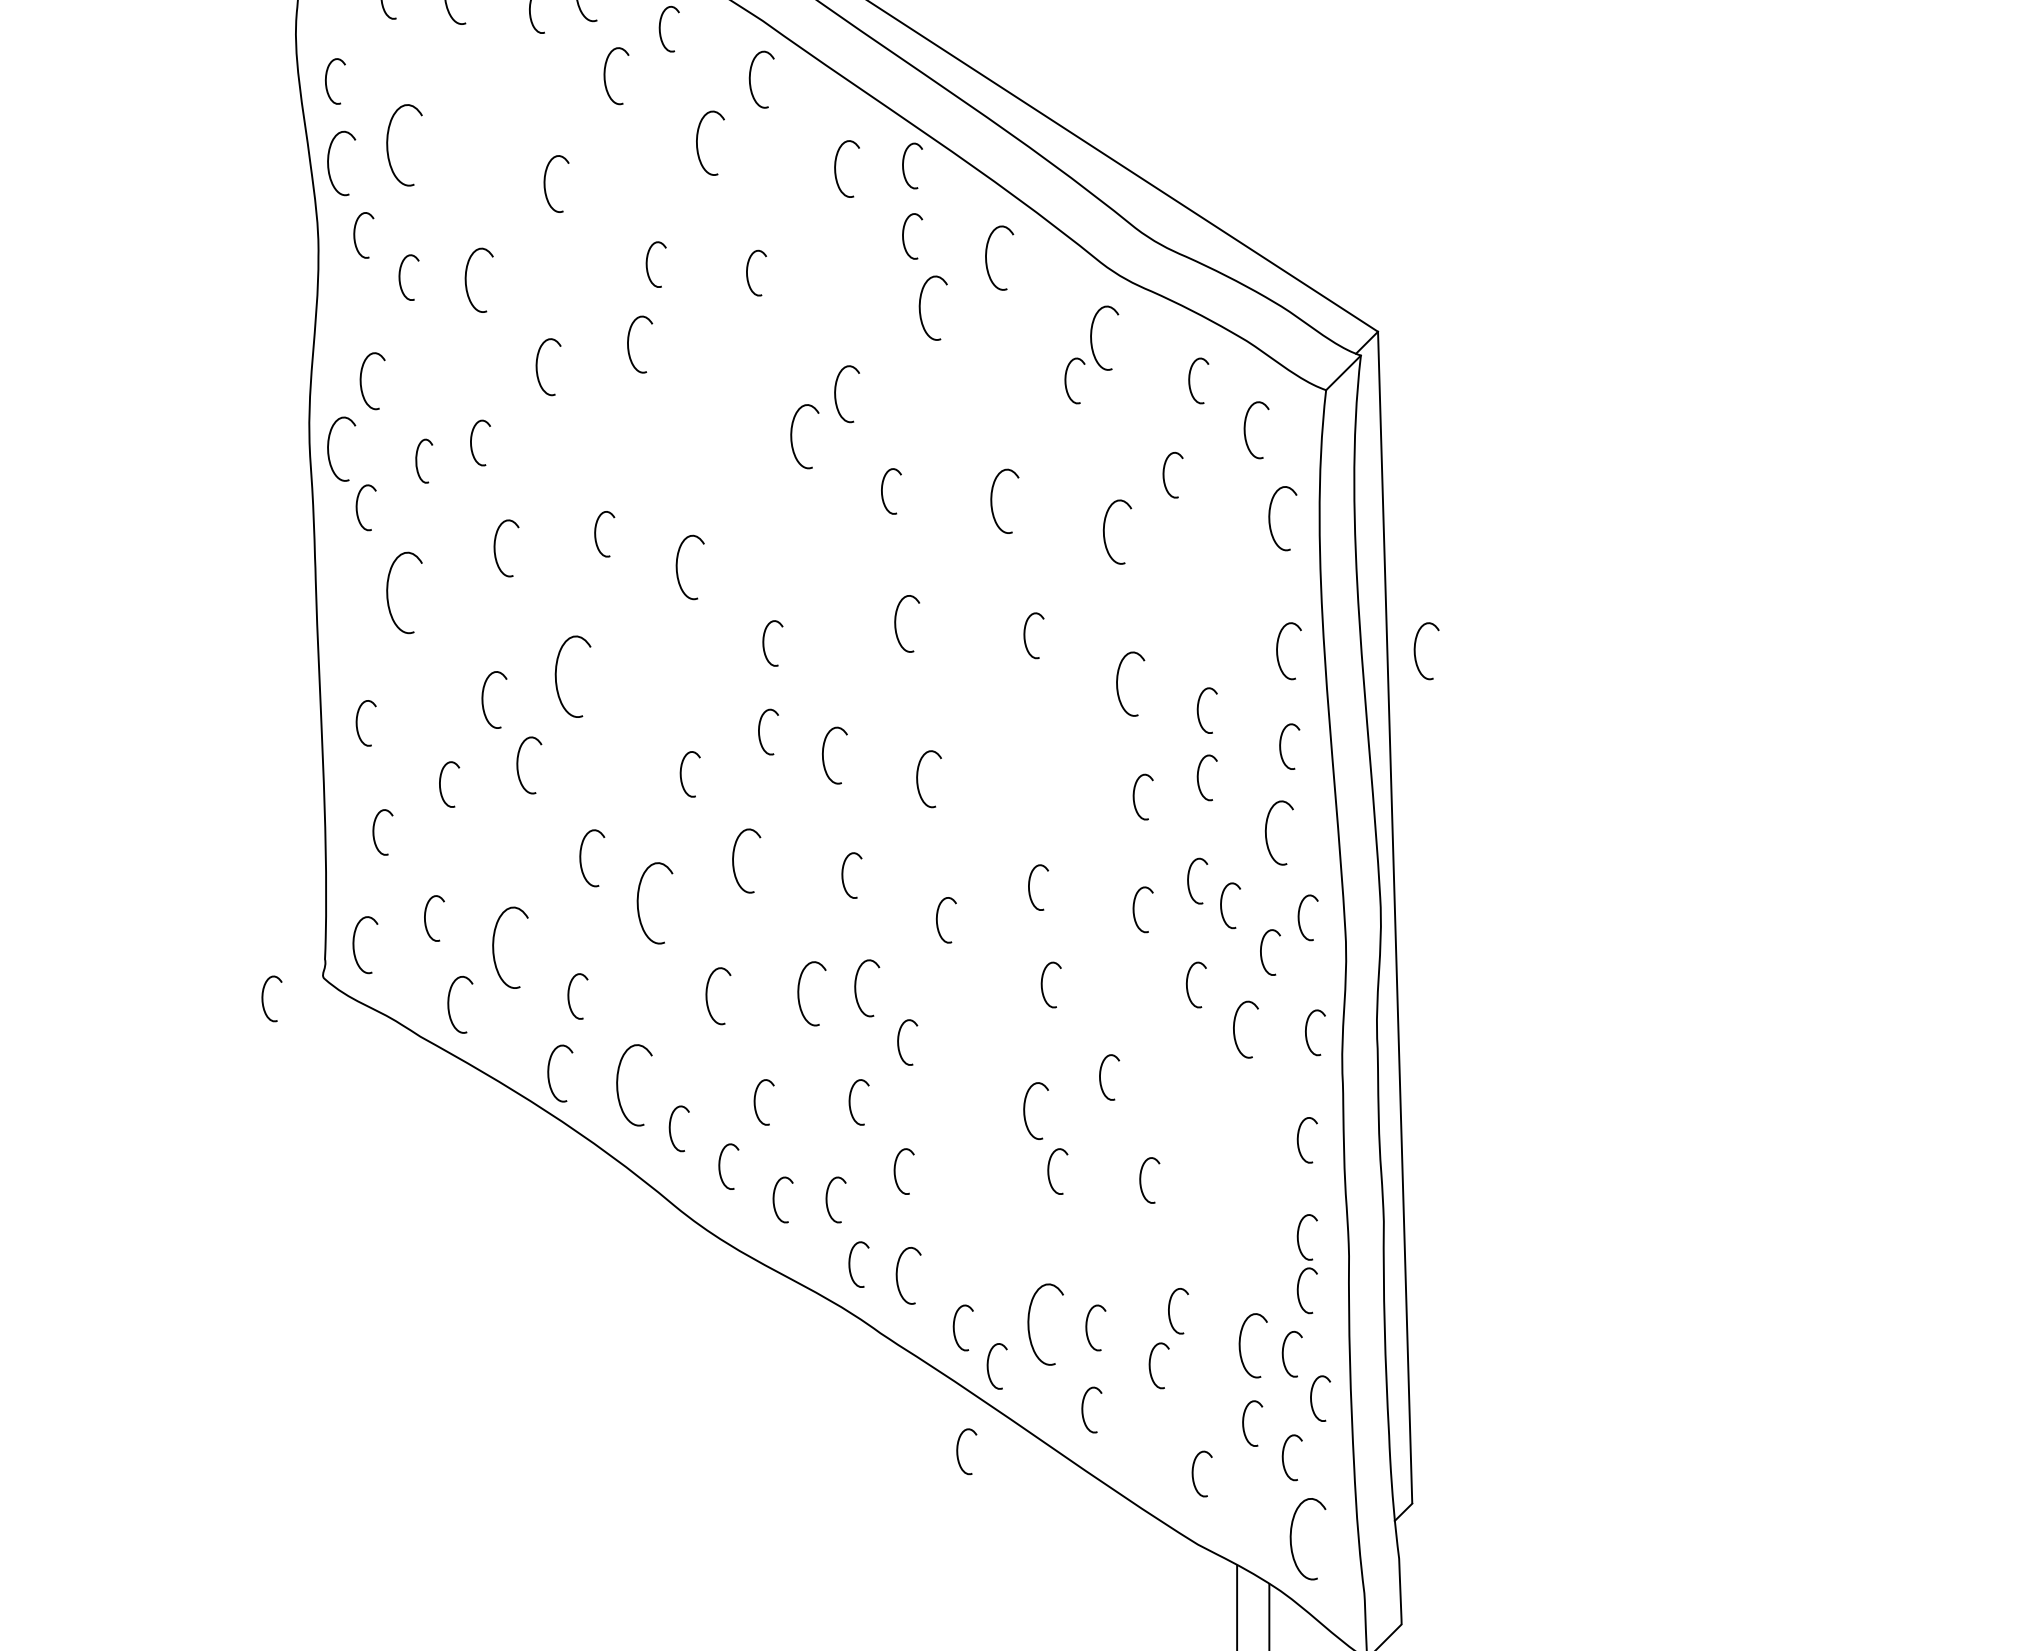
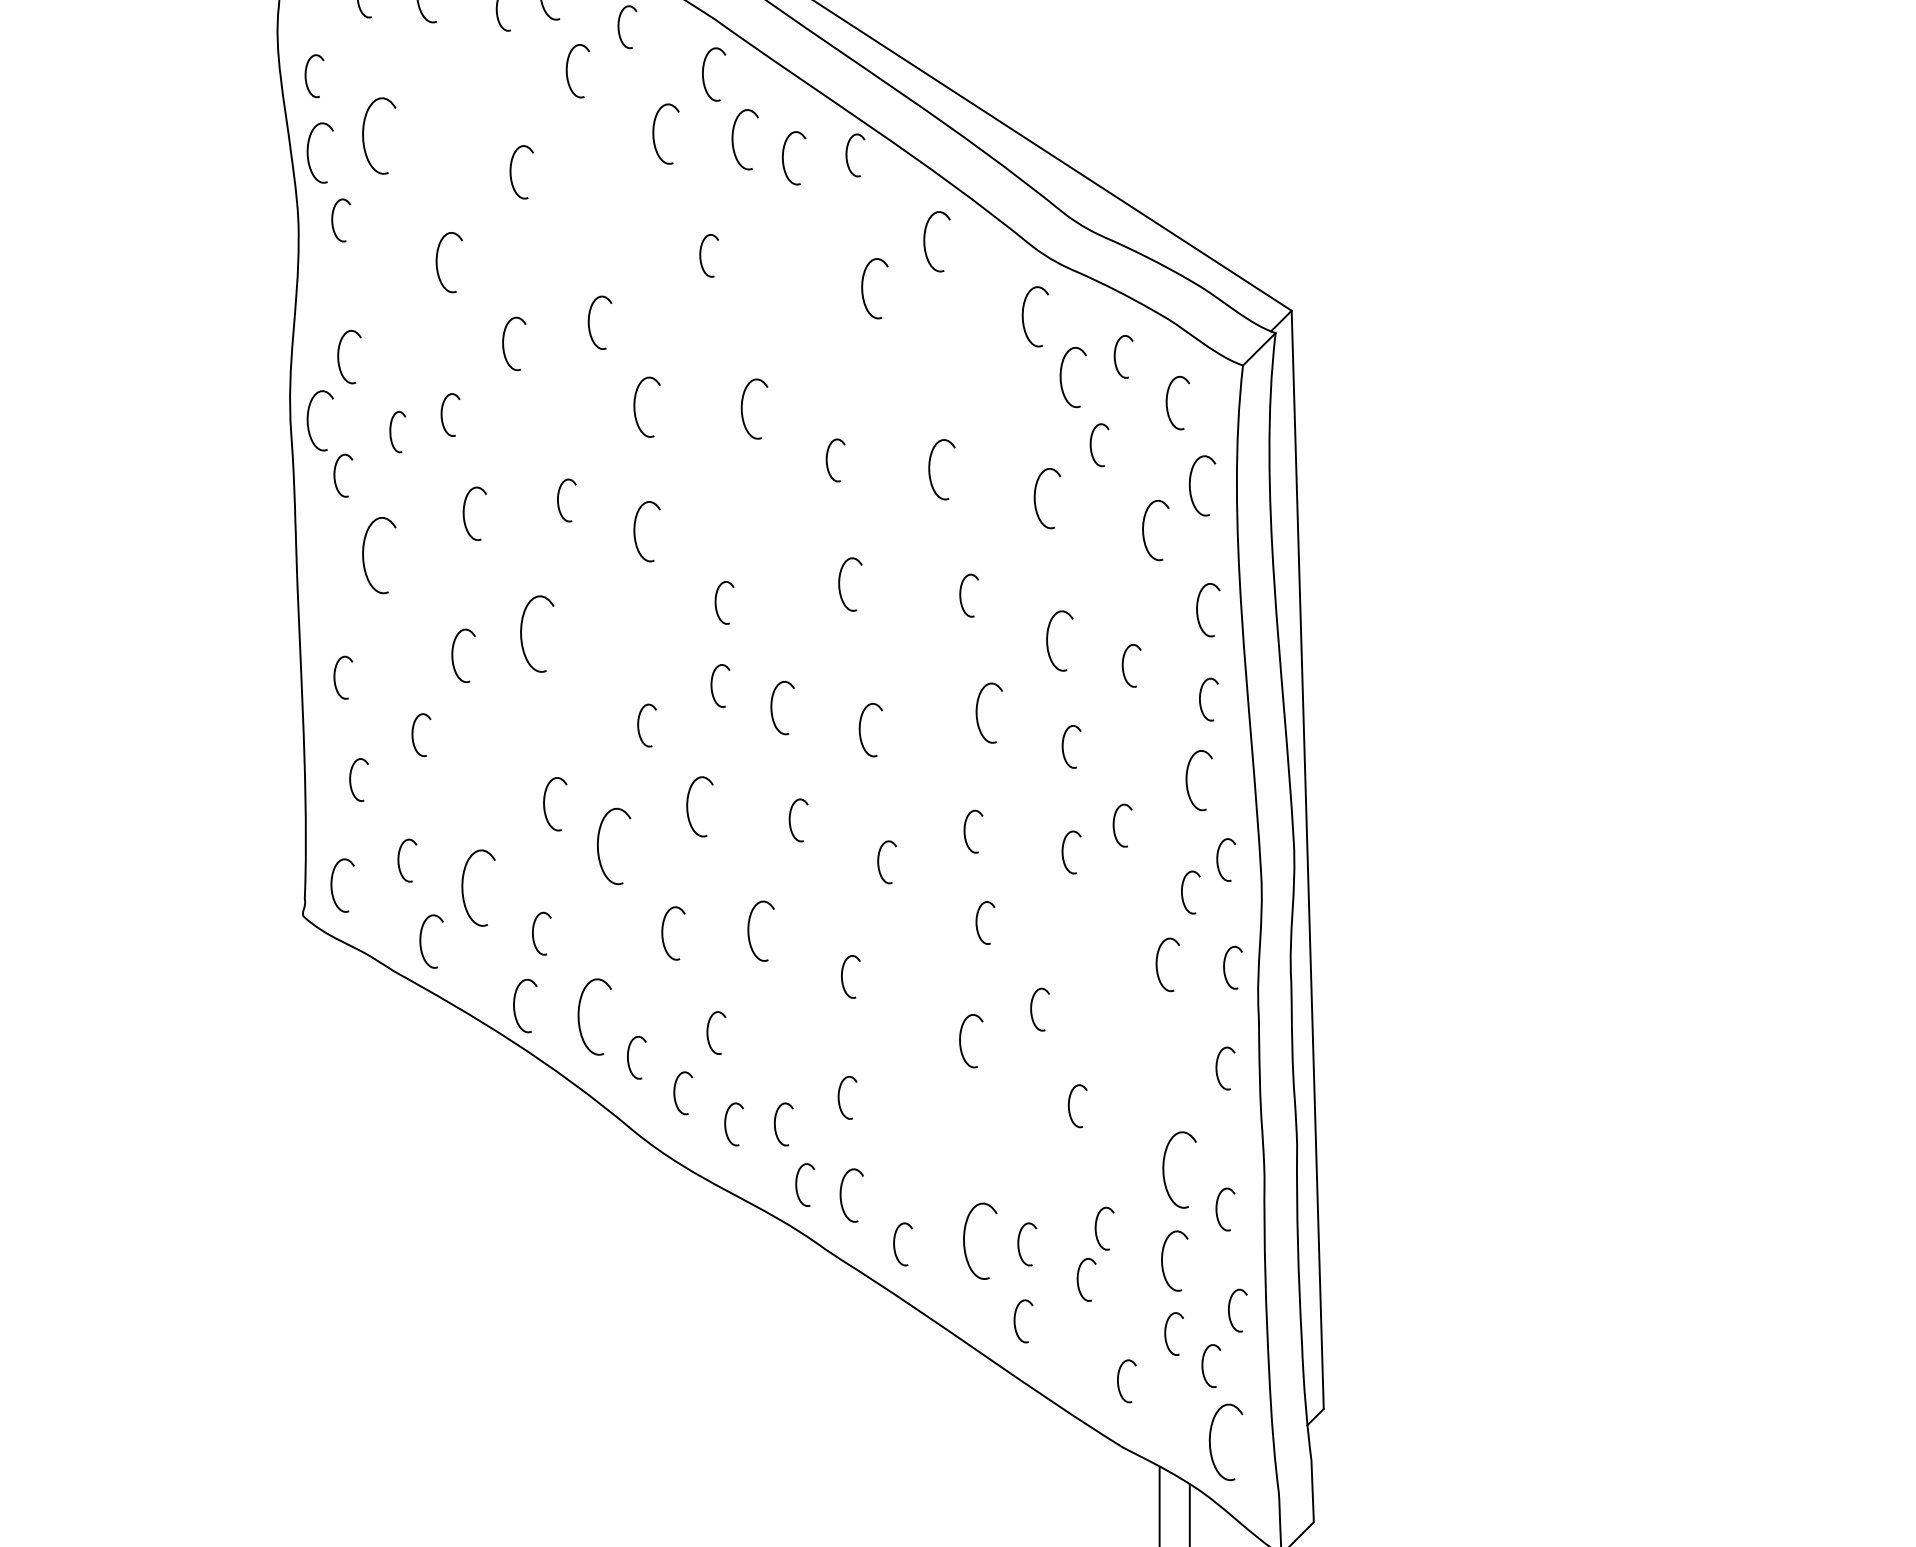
curve: (782, 149) -> (733, 139), added
curve: (904, 236) -> (847, 221), removed
curve: (648, 264) -> (607, 247), removed
curve: (400, 277) -> (375, 259), removed
curve: (1066, 380) -> (999, 356), removed
curve: (835, 394) -> (783, 369), removed
curve: (1132, 402) -> (1061, 377), added
curve: (677, 433) -> (635, 406), added
curve: (1220, 568) -> (1144, 532), added
curve: (1416, 654) -> (1327, 613), removed
curve: (1042, 760) -> (977, 712), added
curve: (518, 767) -> (486, 719), removed
curve: (1198, 777) -> (1123, 728), removed
curve: (1222, 905) -> (1145, 848), removed
curve: (1187, 984) -> (1113, 922), removed
curve: (856, 988) -> (802, 926), removed
curve: (263, 999) -> (247, 936), removed
curve: (850, 1101) -> (797, 1032), removed
curve: (1049, 1171) -> (983, 1097), removed
curve: (1298, 1237) -> (1217, 1159), removed
curve: (1242, 1248) -> (1164, 1169), added
curve: (1283, 1353) -> (1203, 1268), removed
curve: (988, 1366) -> (926, 1280), removed
curve: (958, 1451) -> (898, 1360), removed

